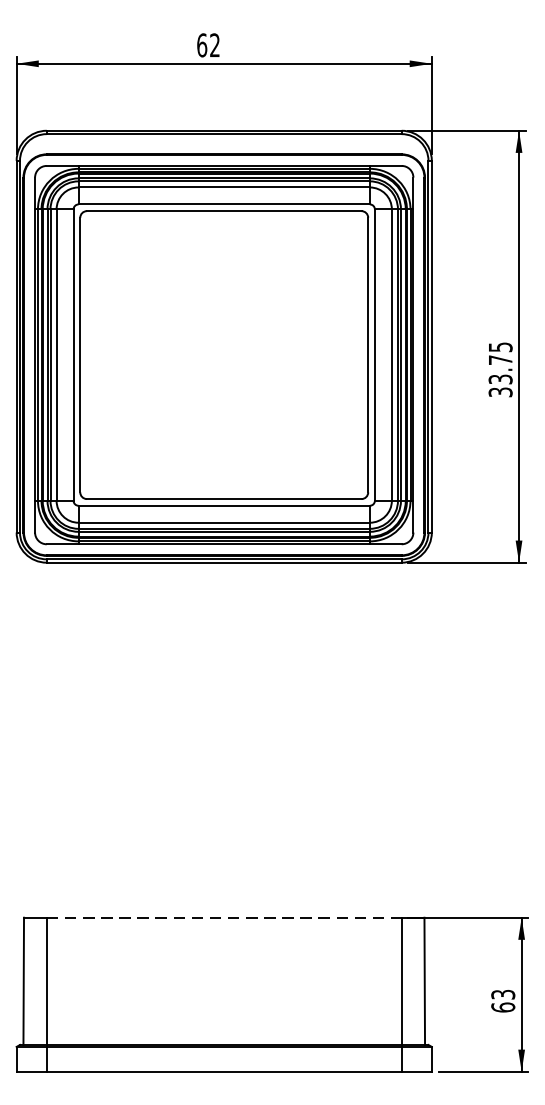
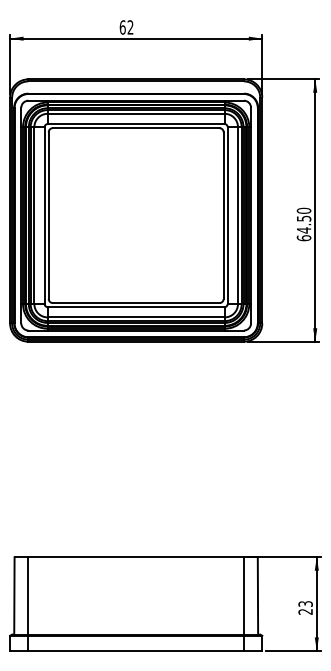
text: (499, 369) -> (303, 224), 33.75 -> 64.50
line: (224, 918) -> (136, 557), dashed -> solid
text: (503, 1006) -> (305, 611), 63 -> 23

